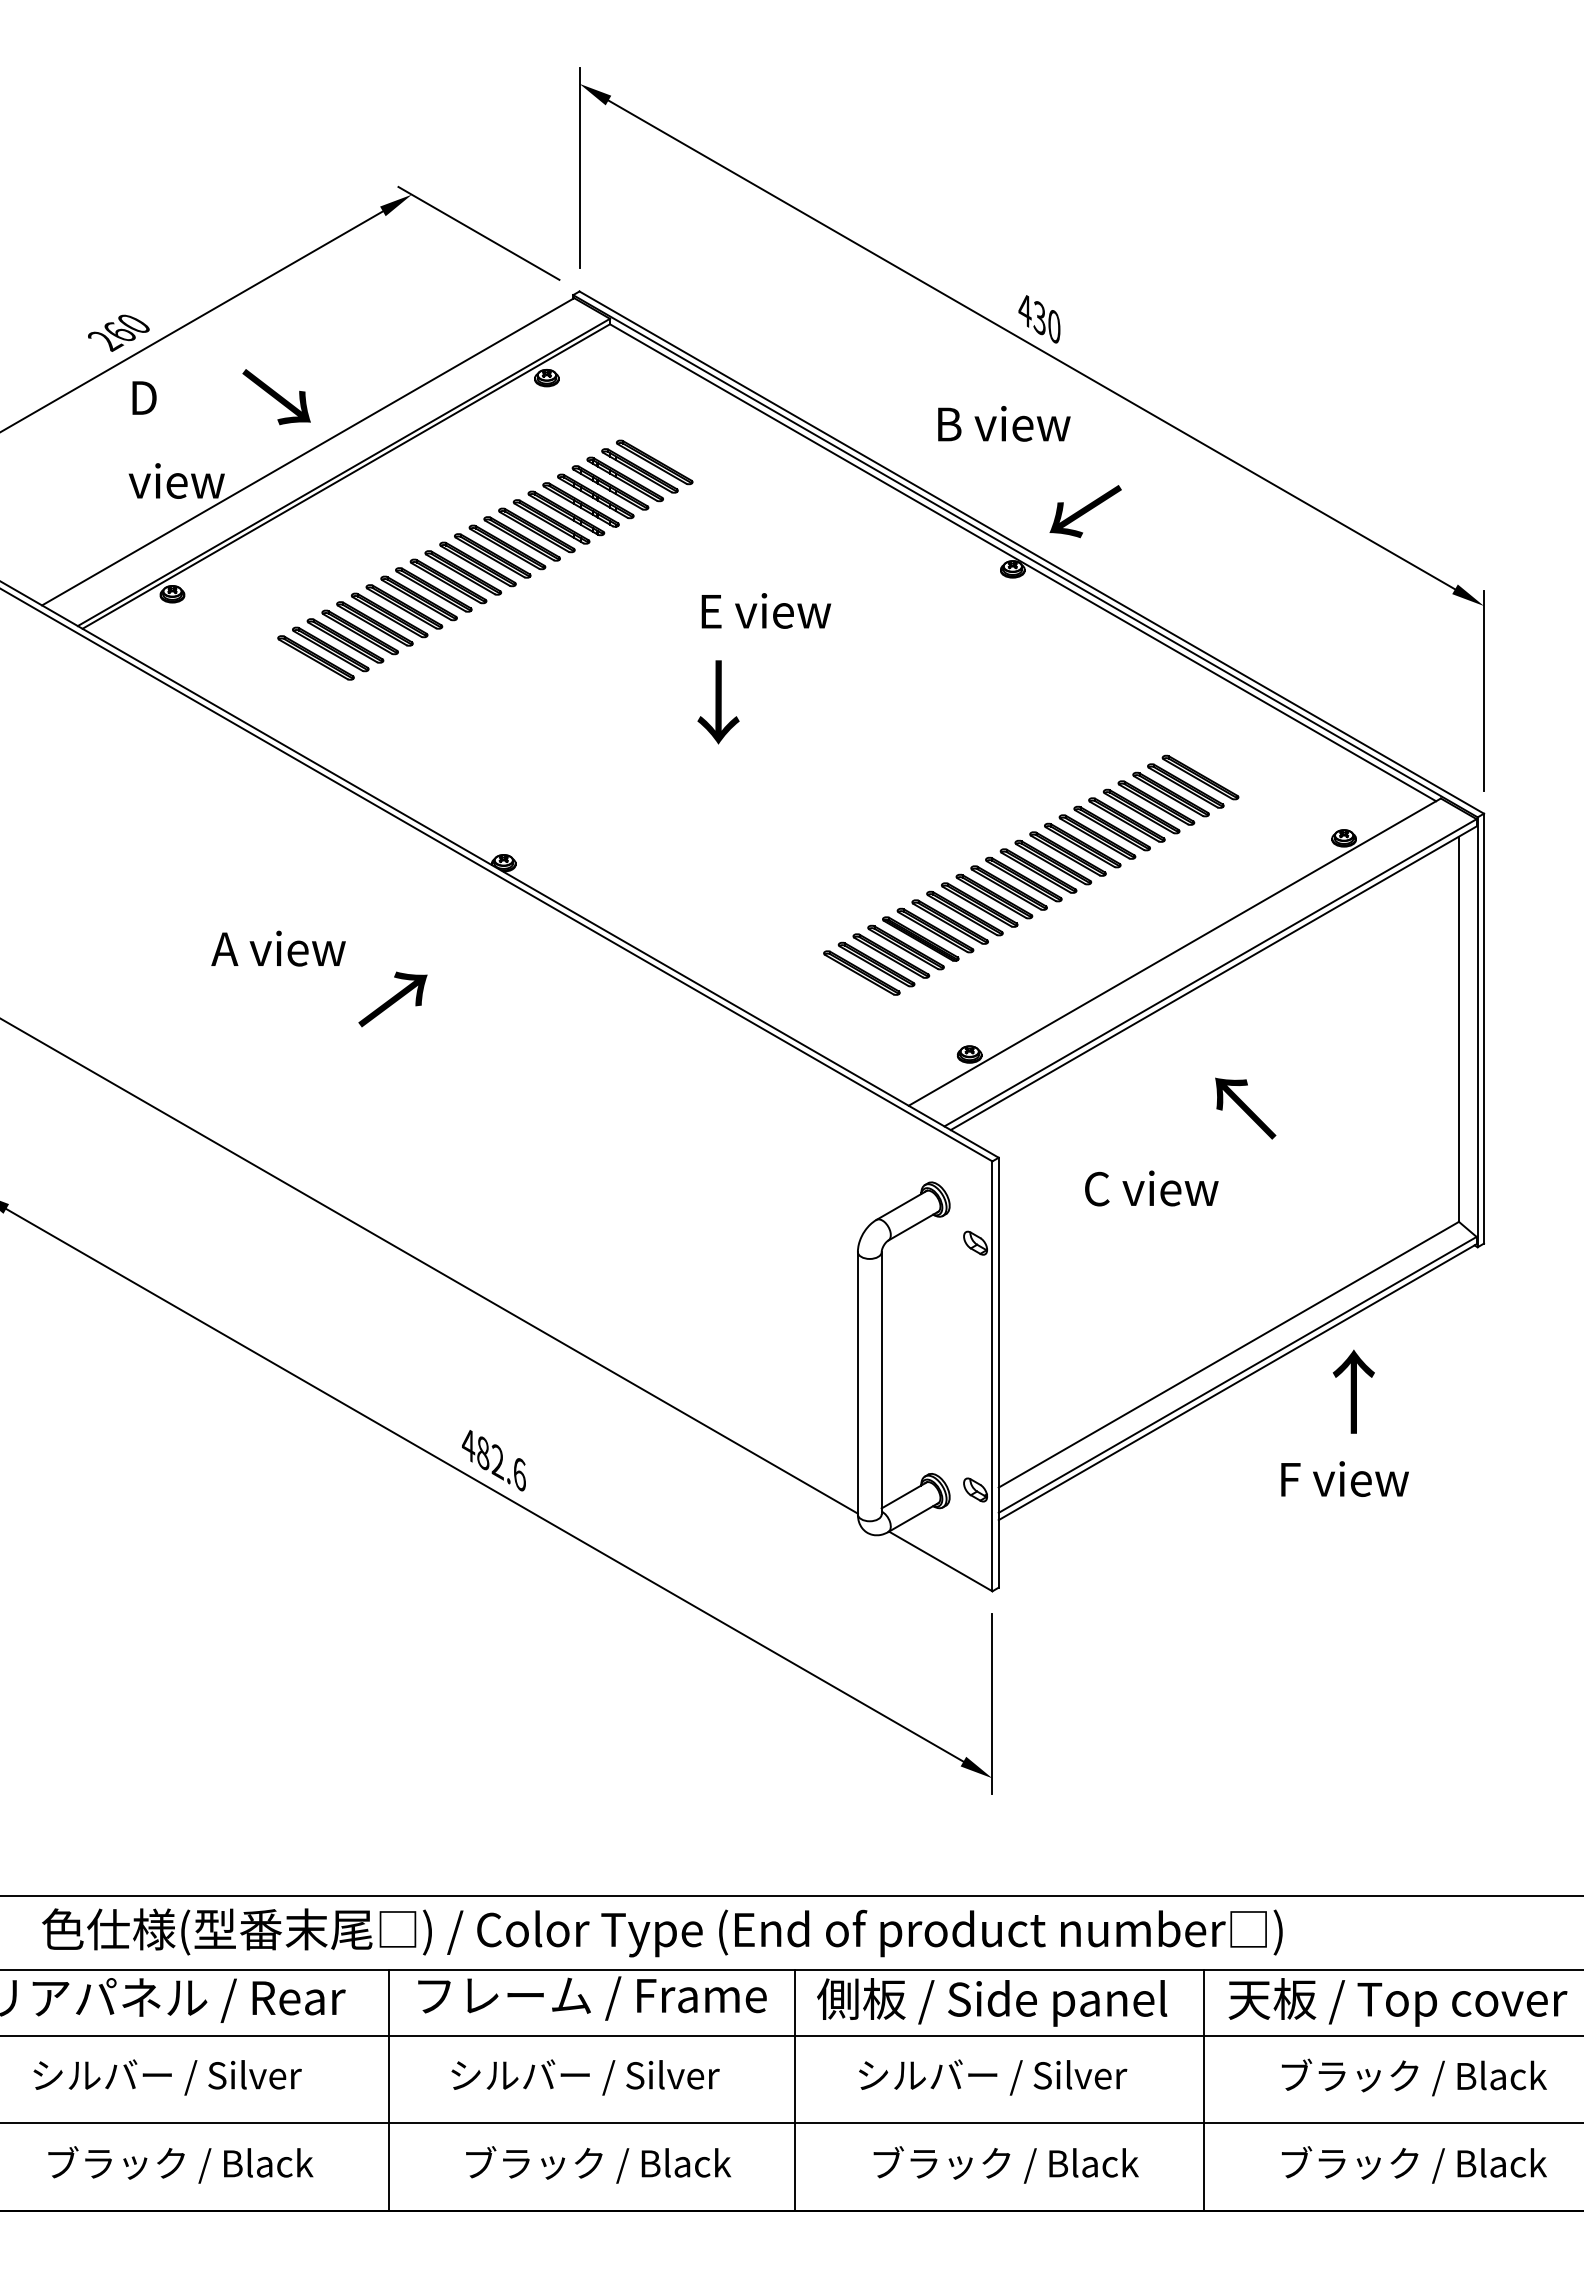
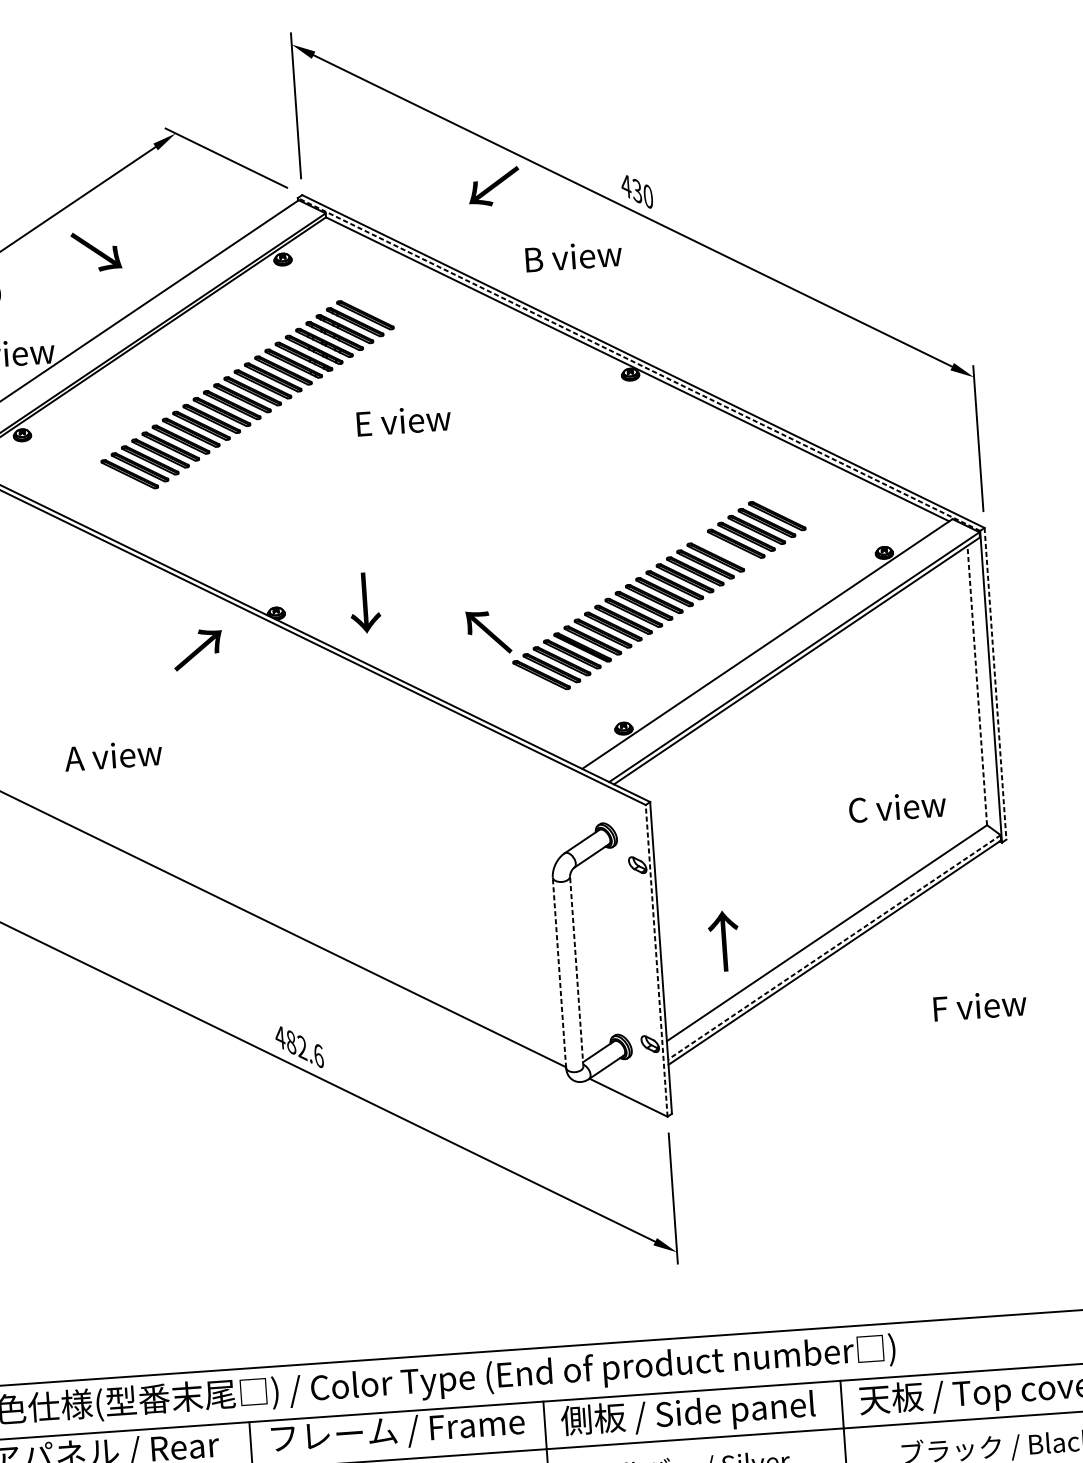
text: (276, 397) -> (96, 251), moved
text: (1004, 423) -> (573, 256), moved
text: (1085, 511) -> (494, 186), moved
line: (1025, 555) -> (639, 363), solid -> dashed
text: (766, 610) -> (403, 420), moved
text: (718, 702) -> (365, 603), moved
part: (1126, 819) -> (725, 550), removed
text: (278, 948) -> (113, 755), moved
text: (392, 999) -> (197, 649), moved
line: (1484, 1028) -> (995, 683), solid -> dashed
line: (1458, 1029) -> (977, 685), solid -> dashed
text: (1245, 1108) -> (488, 632), moved
text: (1151, 1188) -> (897, 807), moved
line: (1237, 1374) -> (834, 947), solid -> dashed
line: (992, 1376) -> (656, 960), solid -> dashed
line: (857, 1382) -> (559, 972), solid -> dashed
line: (881, 1382) -> (576, 970), solid -> dashed
text: (1353, 1391) -> (723, 940), moved
text: (1344, 1478) -> (979, 1005), moved

